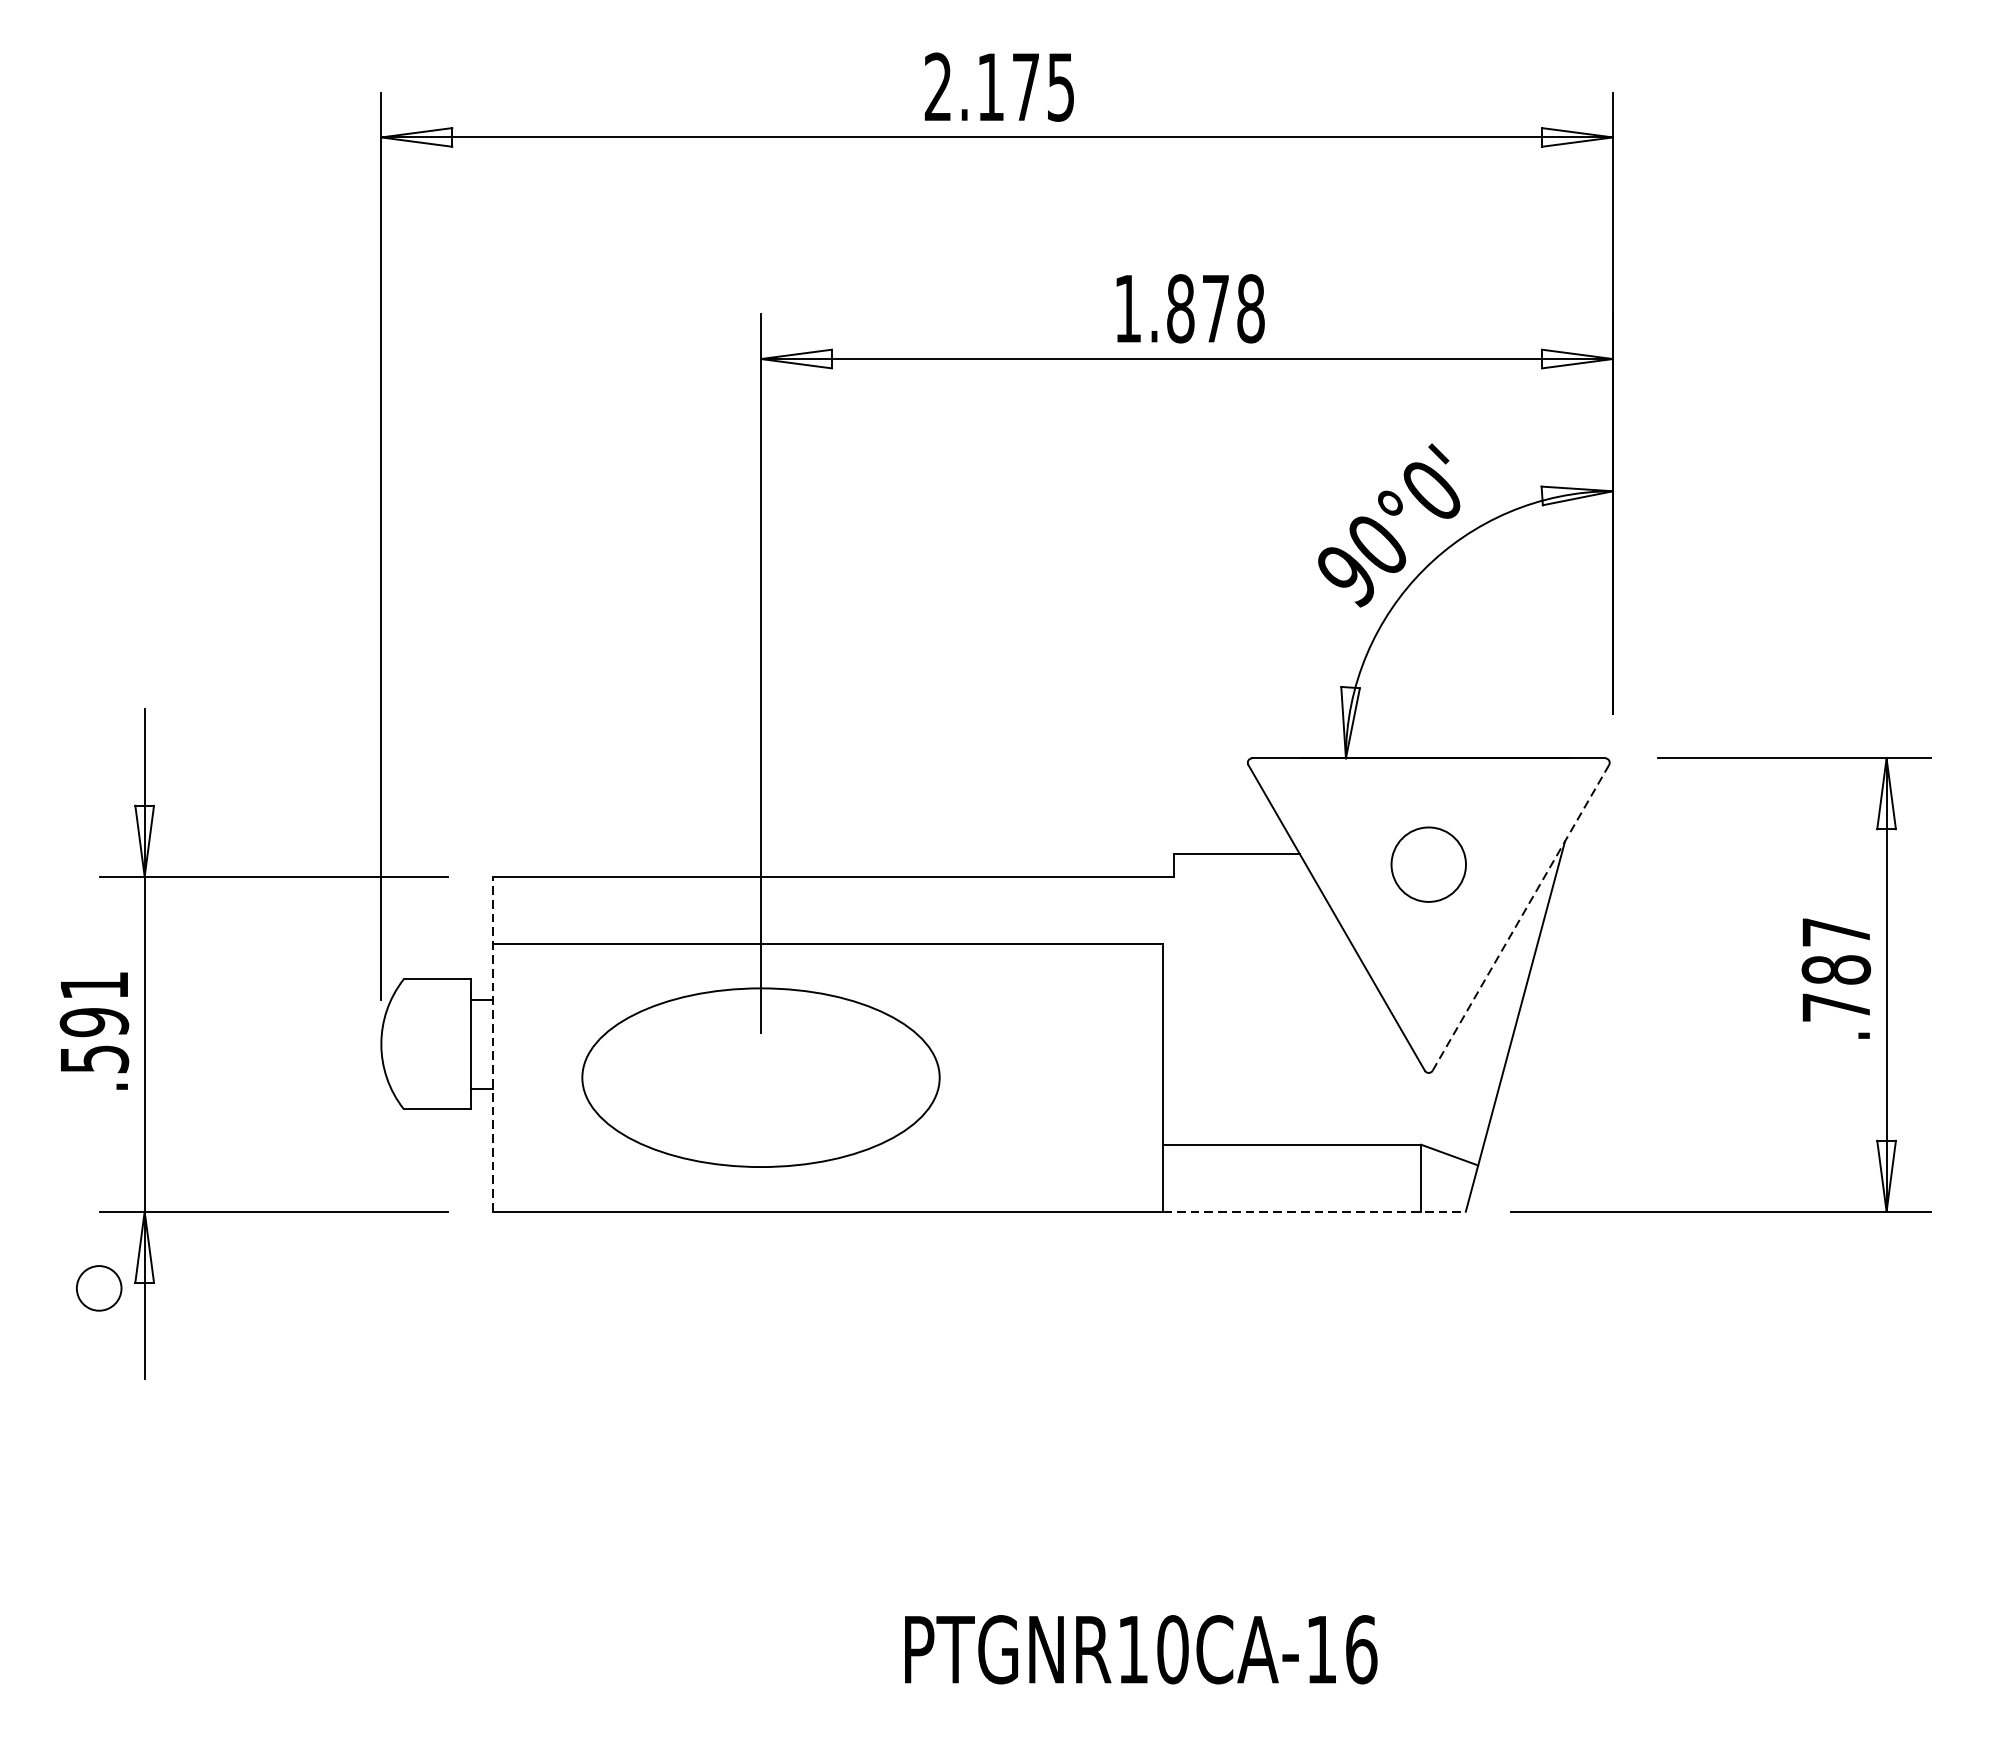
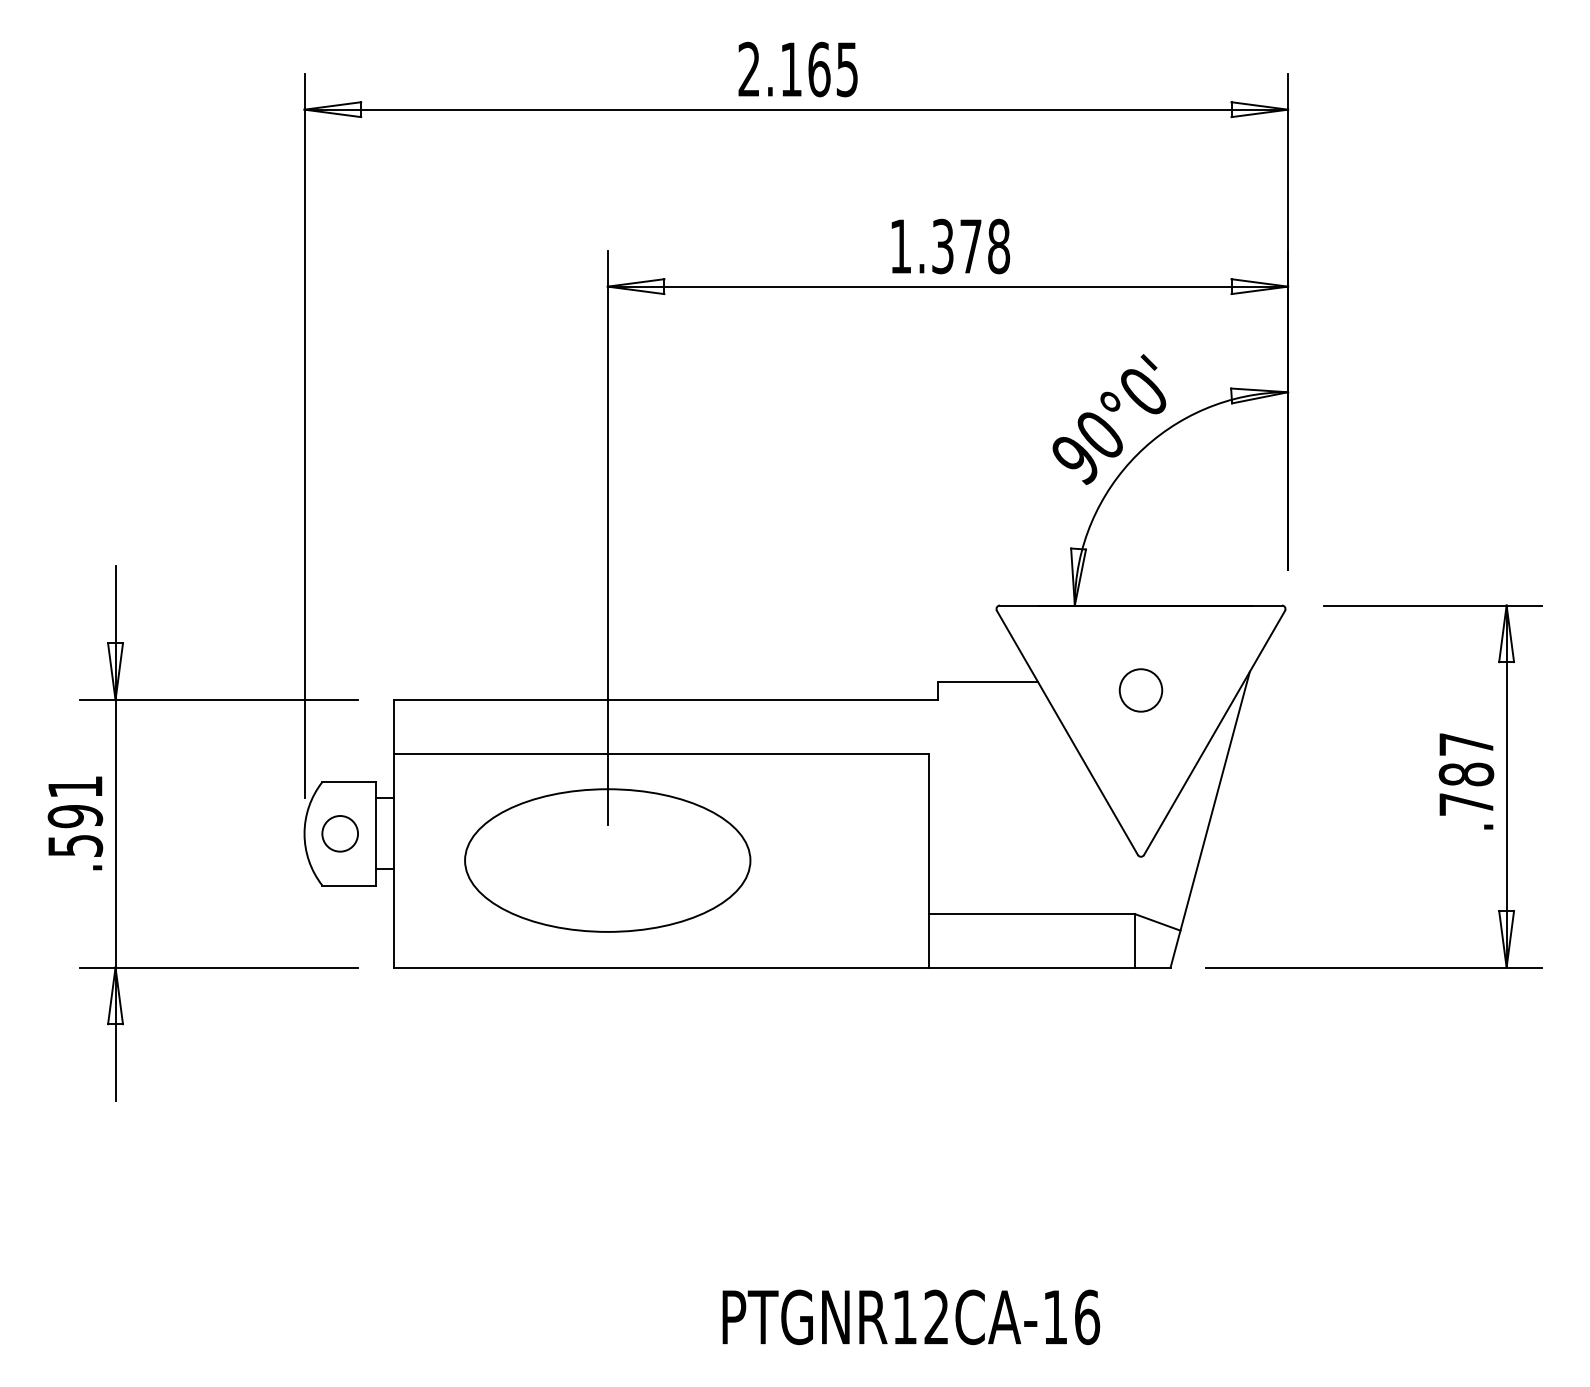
text: (1026, 87) -> (819, 69), 2.175 -> 2.165
text: (1180, 308) -> (942, 246), 1.878 -> 1.378
circle: (1428, 864) -> (1140, 690), size x0.71
line: (1520, 917) -> (1214, 732), dashed -> solid
line: (492, 1043) -> (393, 833), dashed -> solid
line: (1314, 1211) -> (1049, 967), dashed -> solid
circle: (98, 1287) -> (339, 833), moved
text: (1172, 1649) -> (936, 1317), PTGNR10CA-16 -> PTGNR12CA-16

